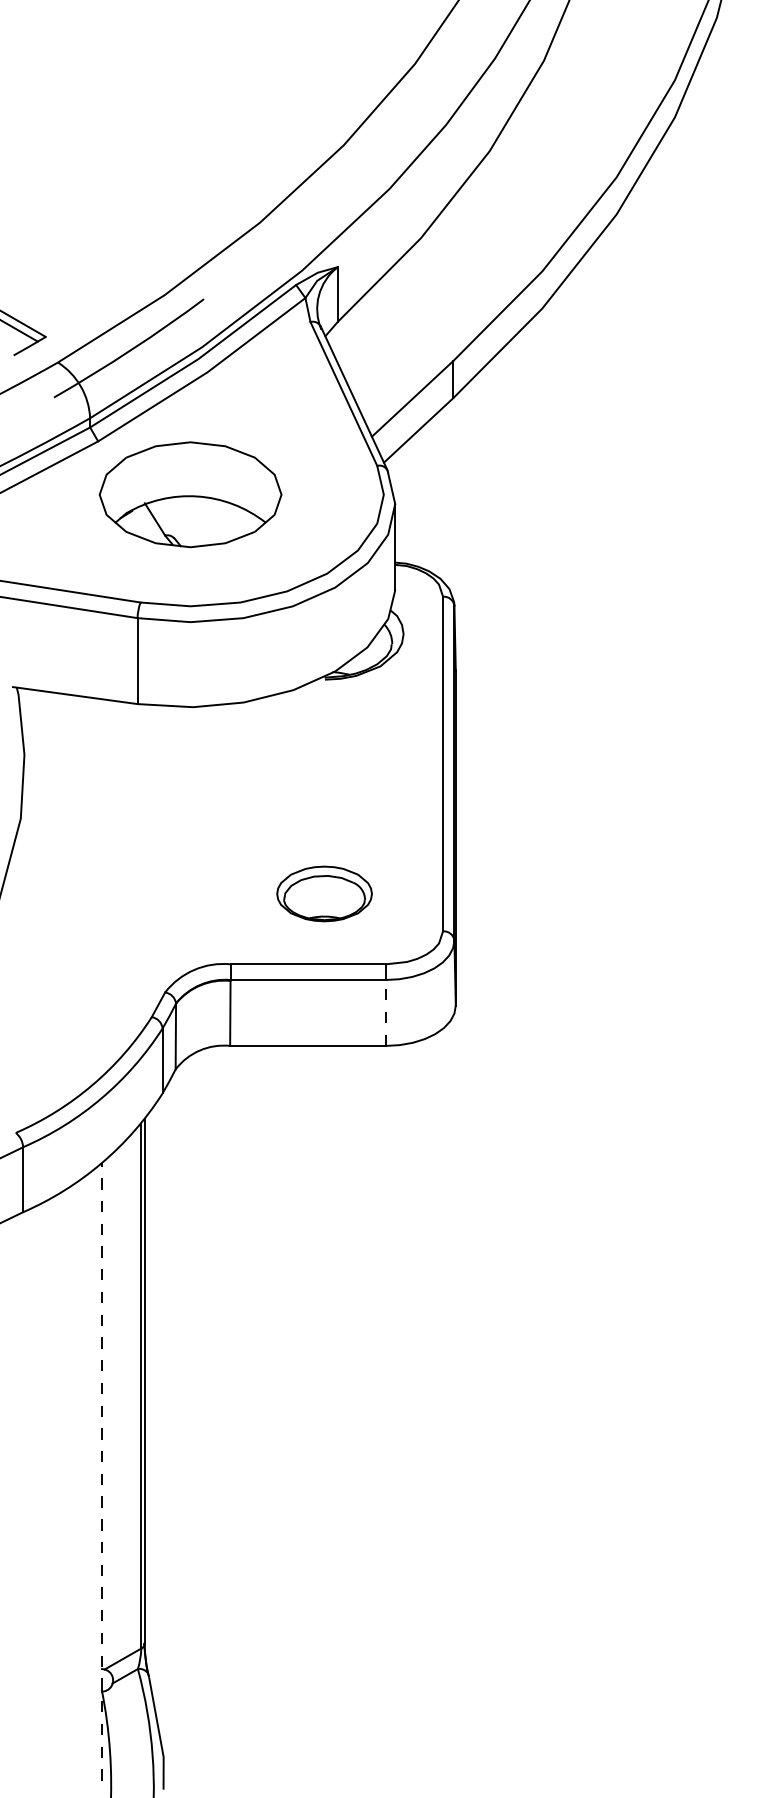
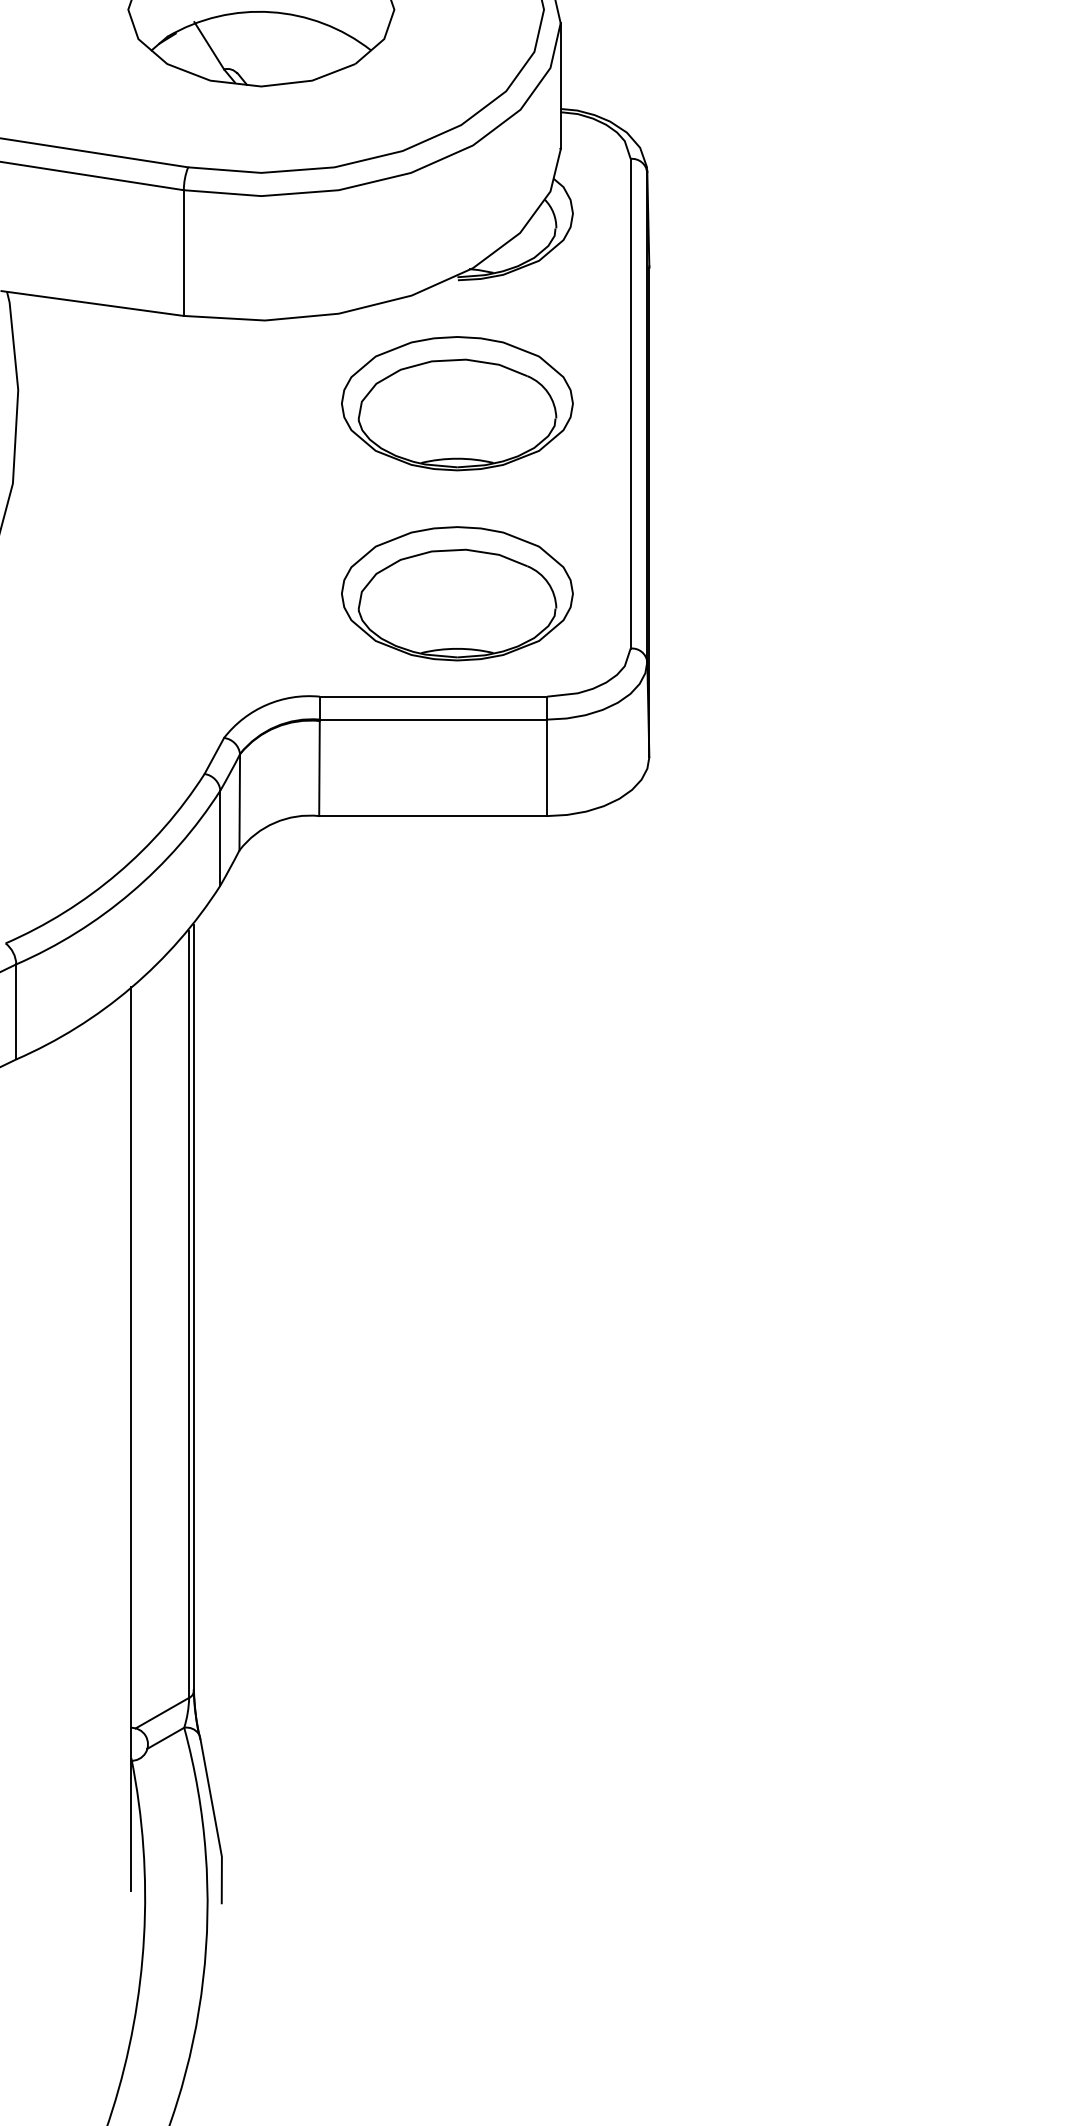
part: (324, 763) -> (457, 402), added
part: (324, 893) -> (457, 593), size x1.67
line: (386, 1012) -> (547, 767), dashed -> solid
line: (101, 1471) -> (130, 1438), dashed -> solid

